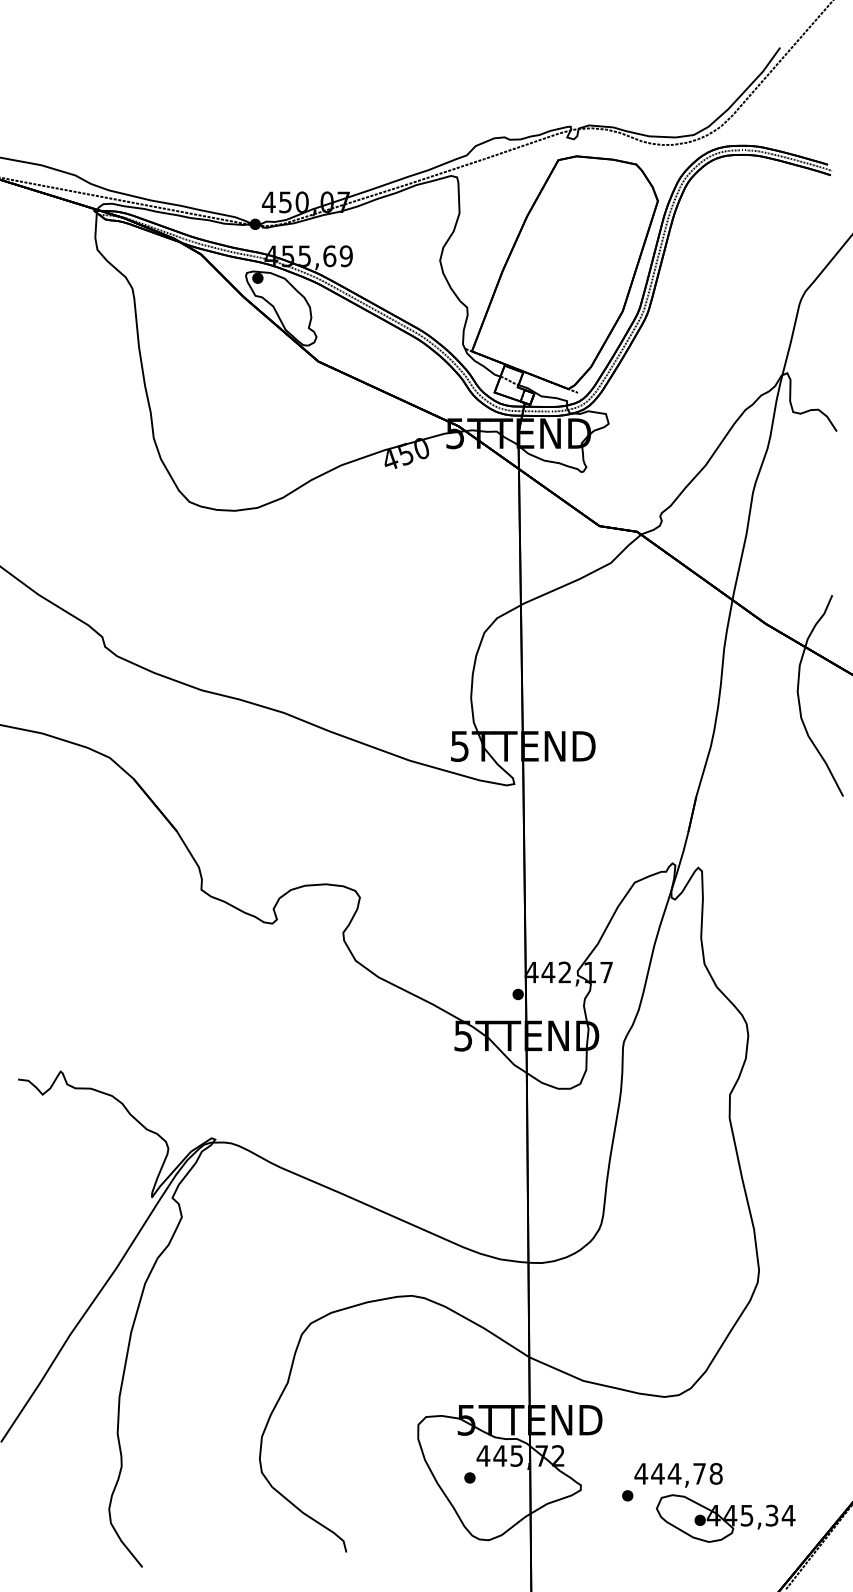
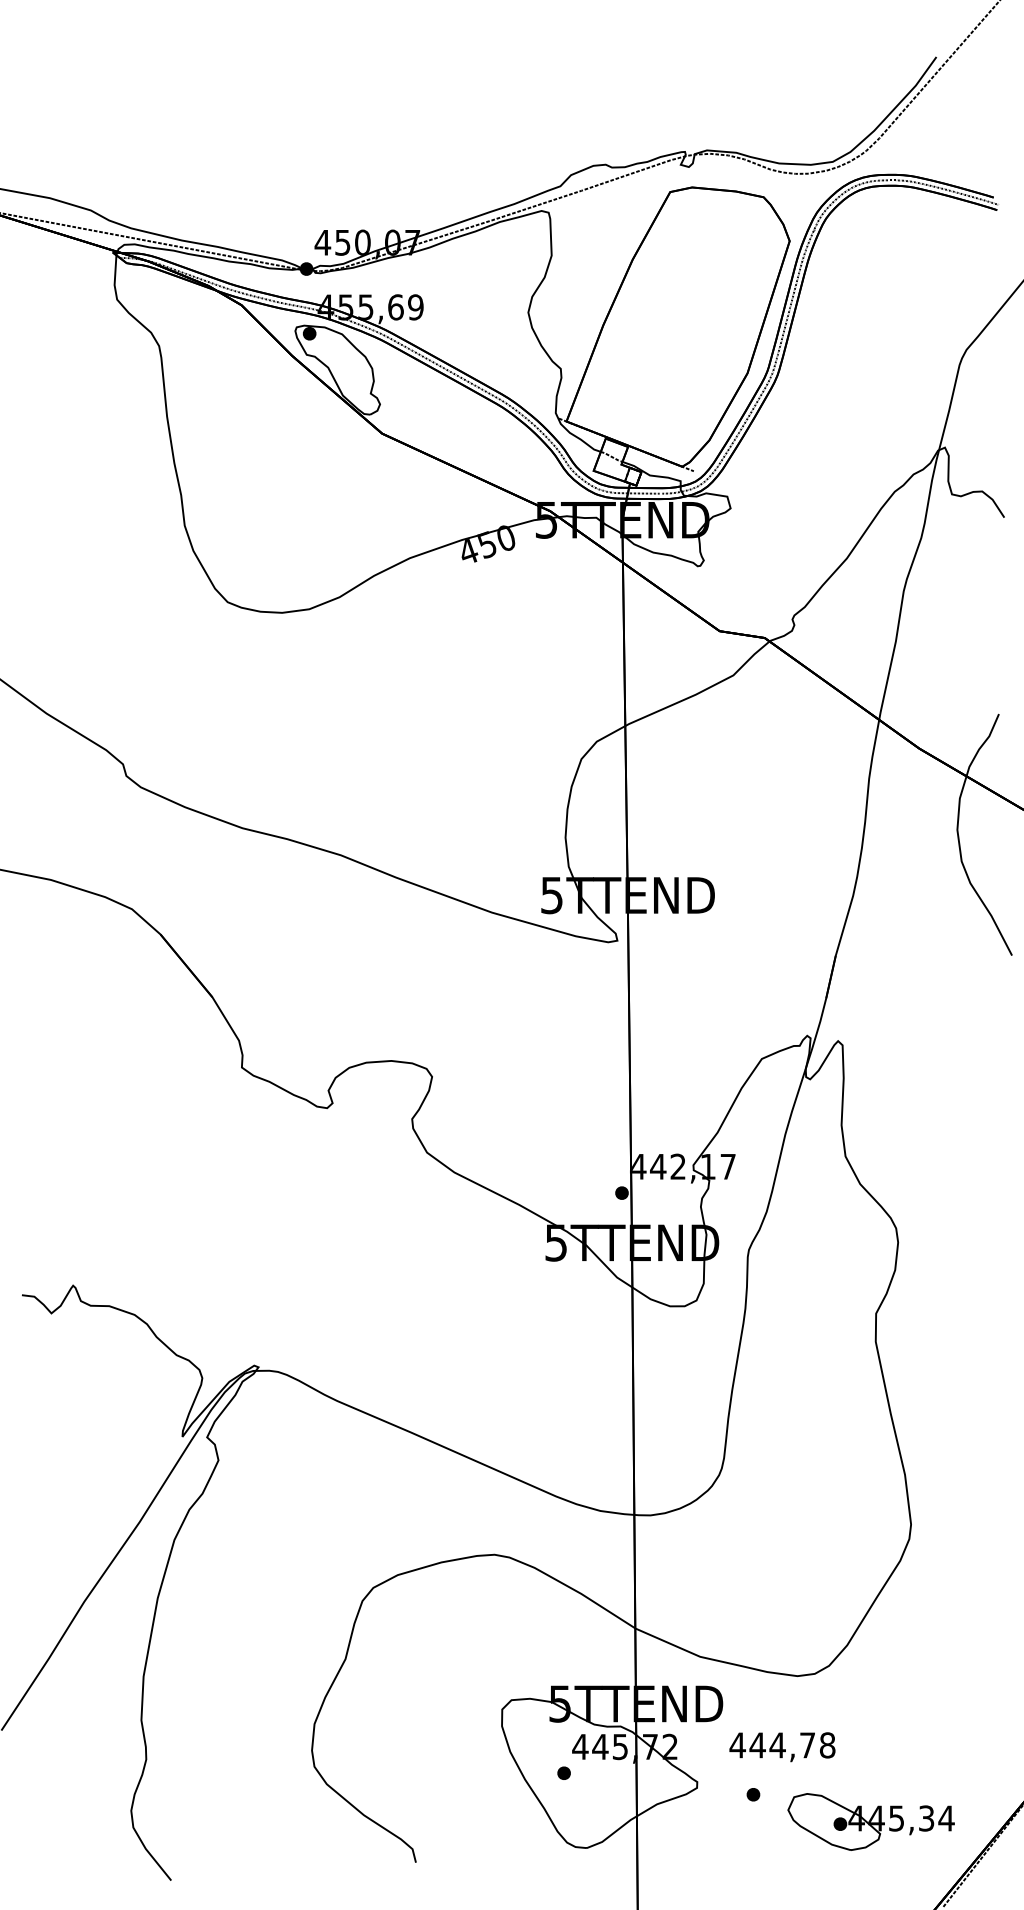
text: (678, 1475) -> (782, 1747), moved

